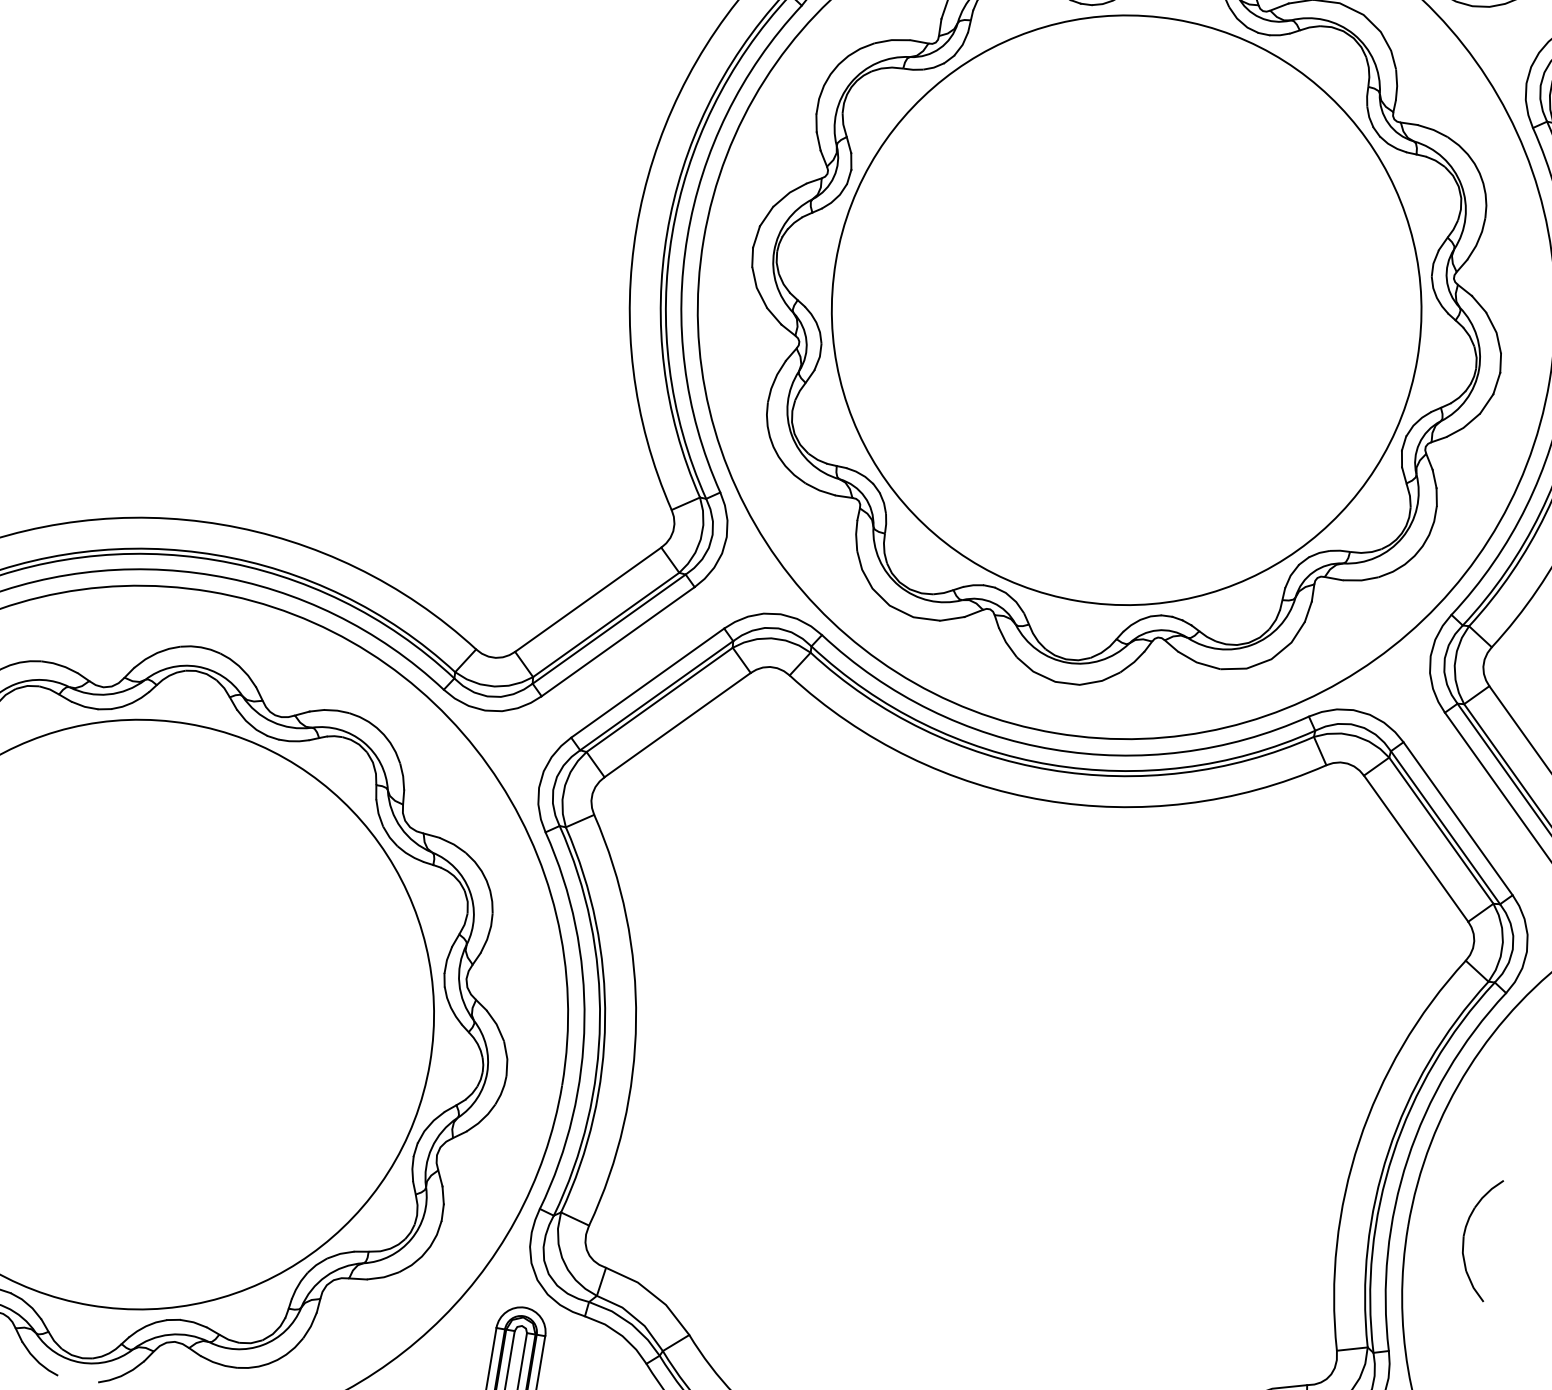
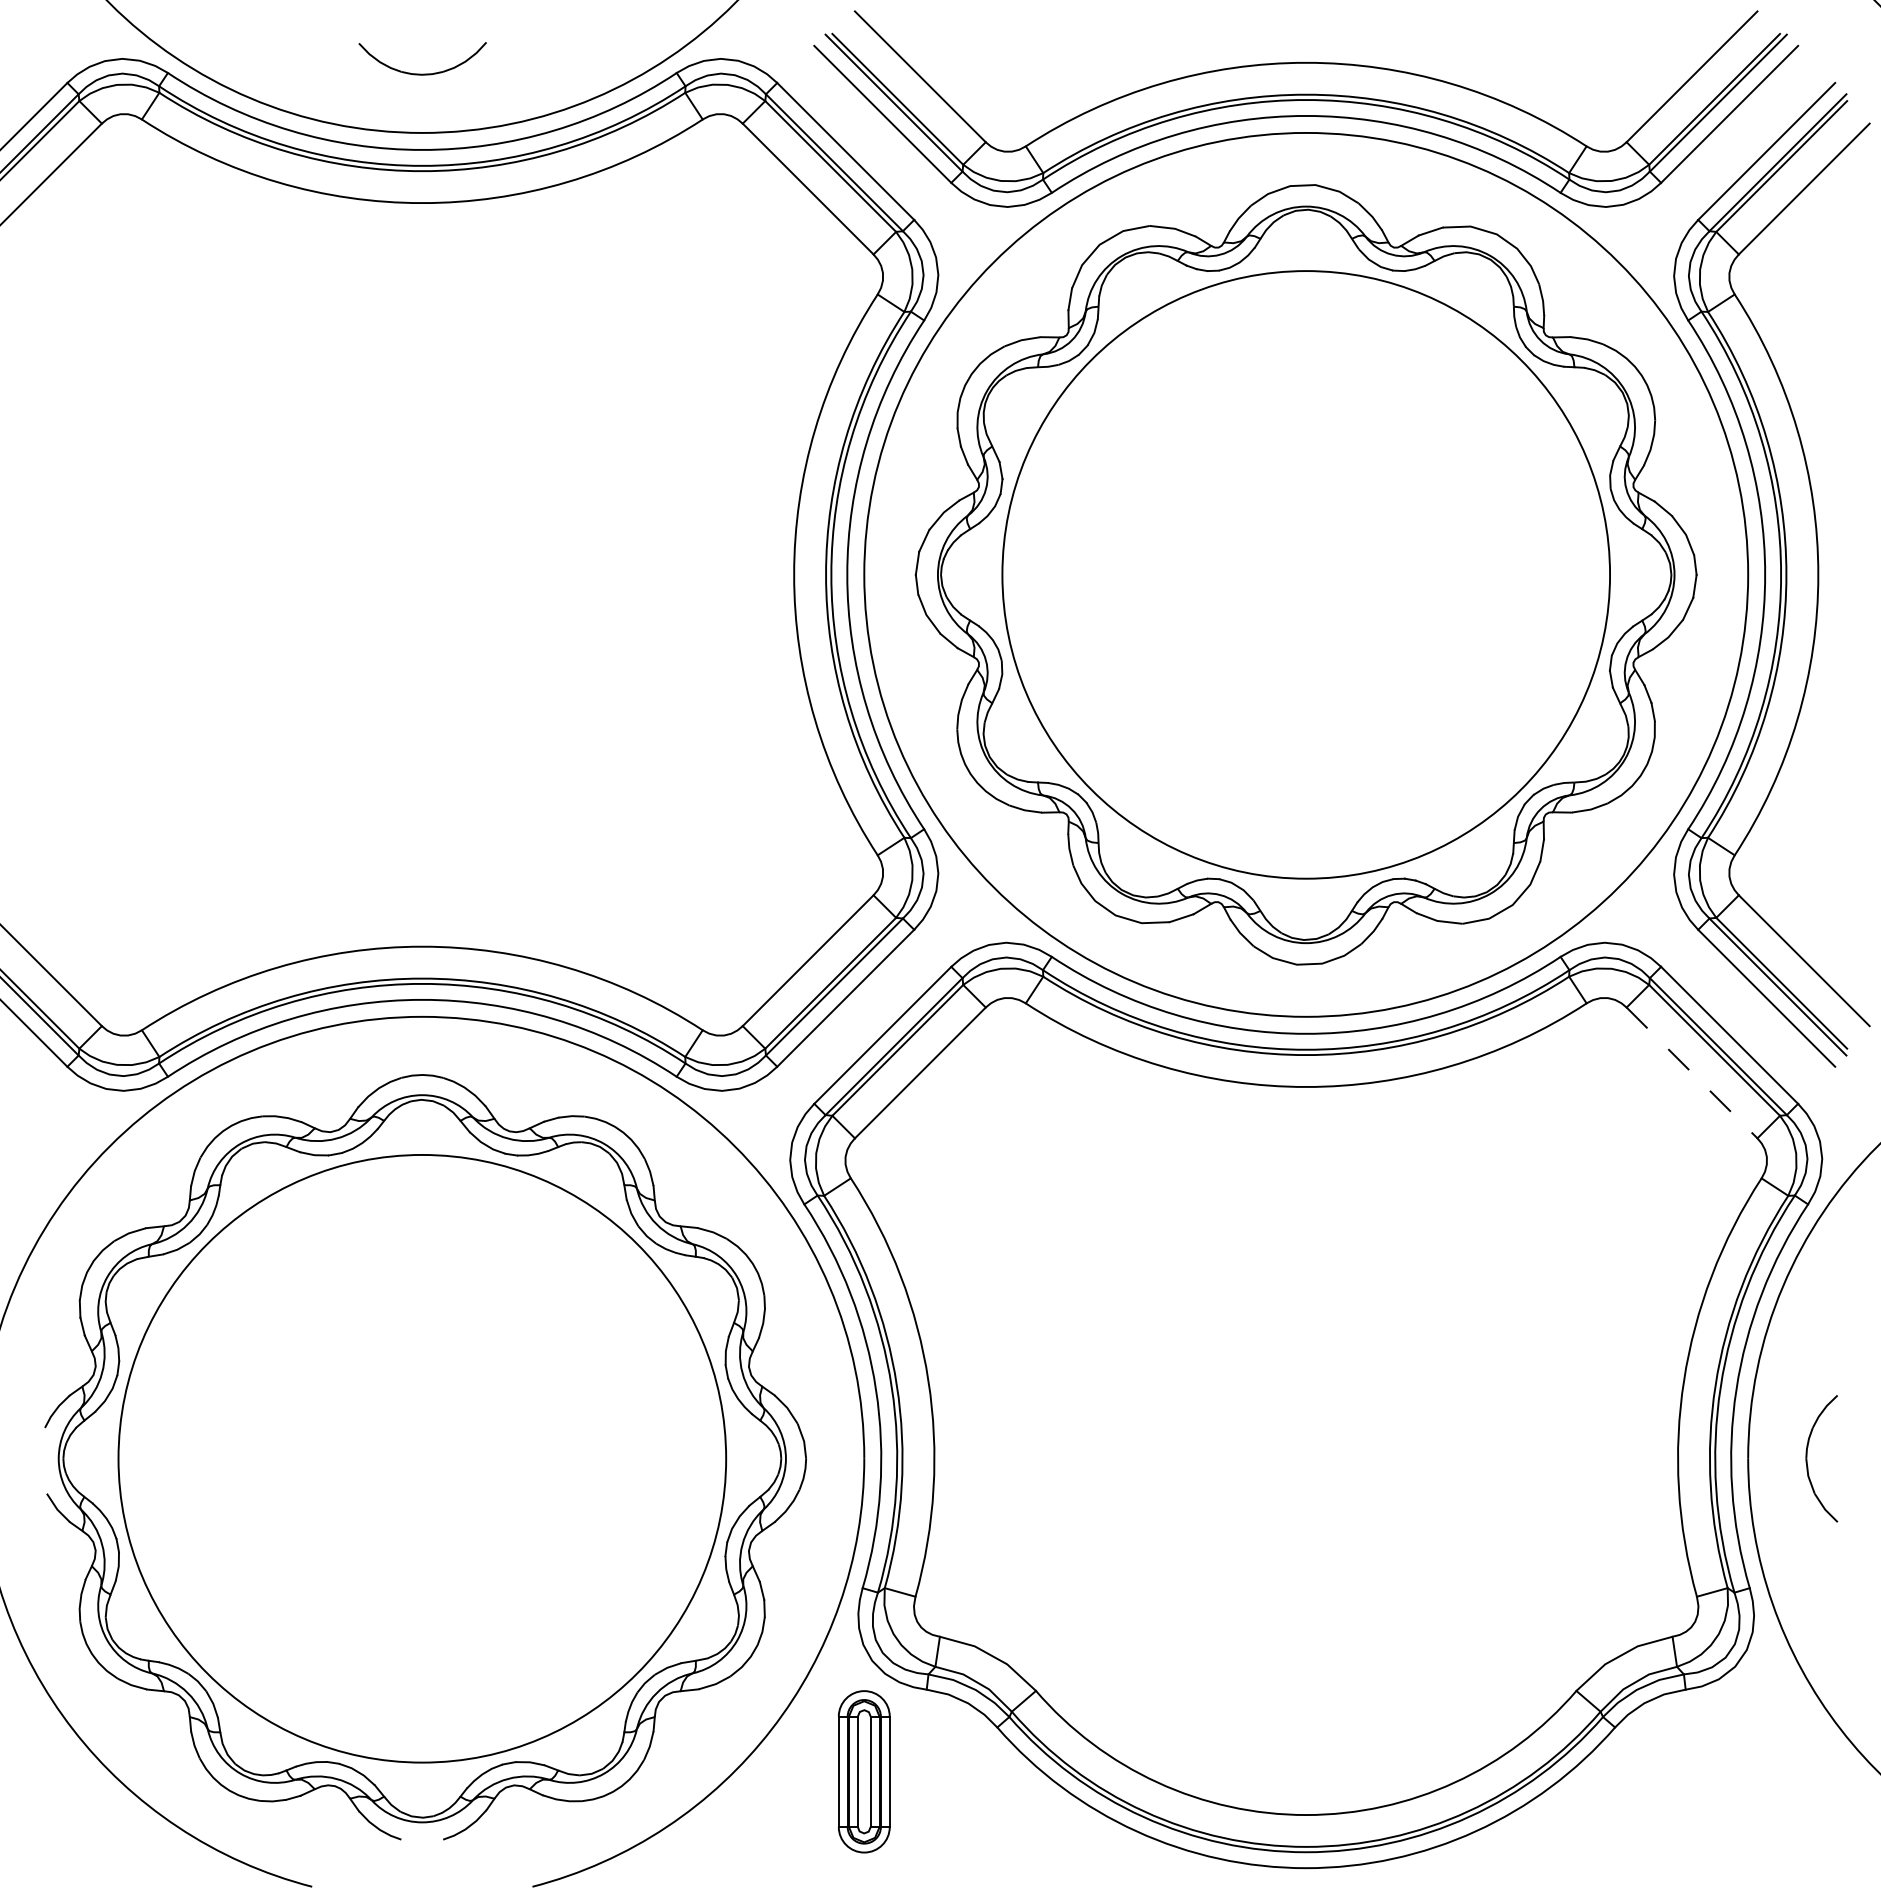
line: (1416, 848) -> (1692, 1072), solid -> dashed

